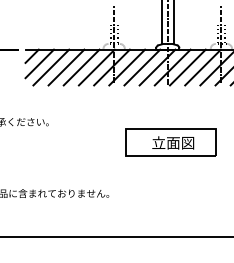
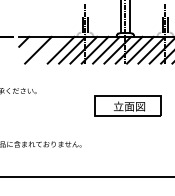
line: (39, 63) -> (29, 47), removed
line: (66, 66) -> (49, 49), removed

